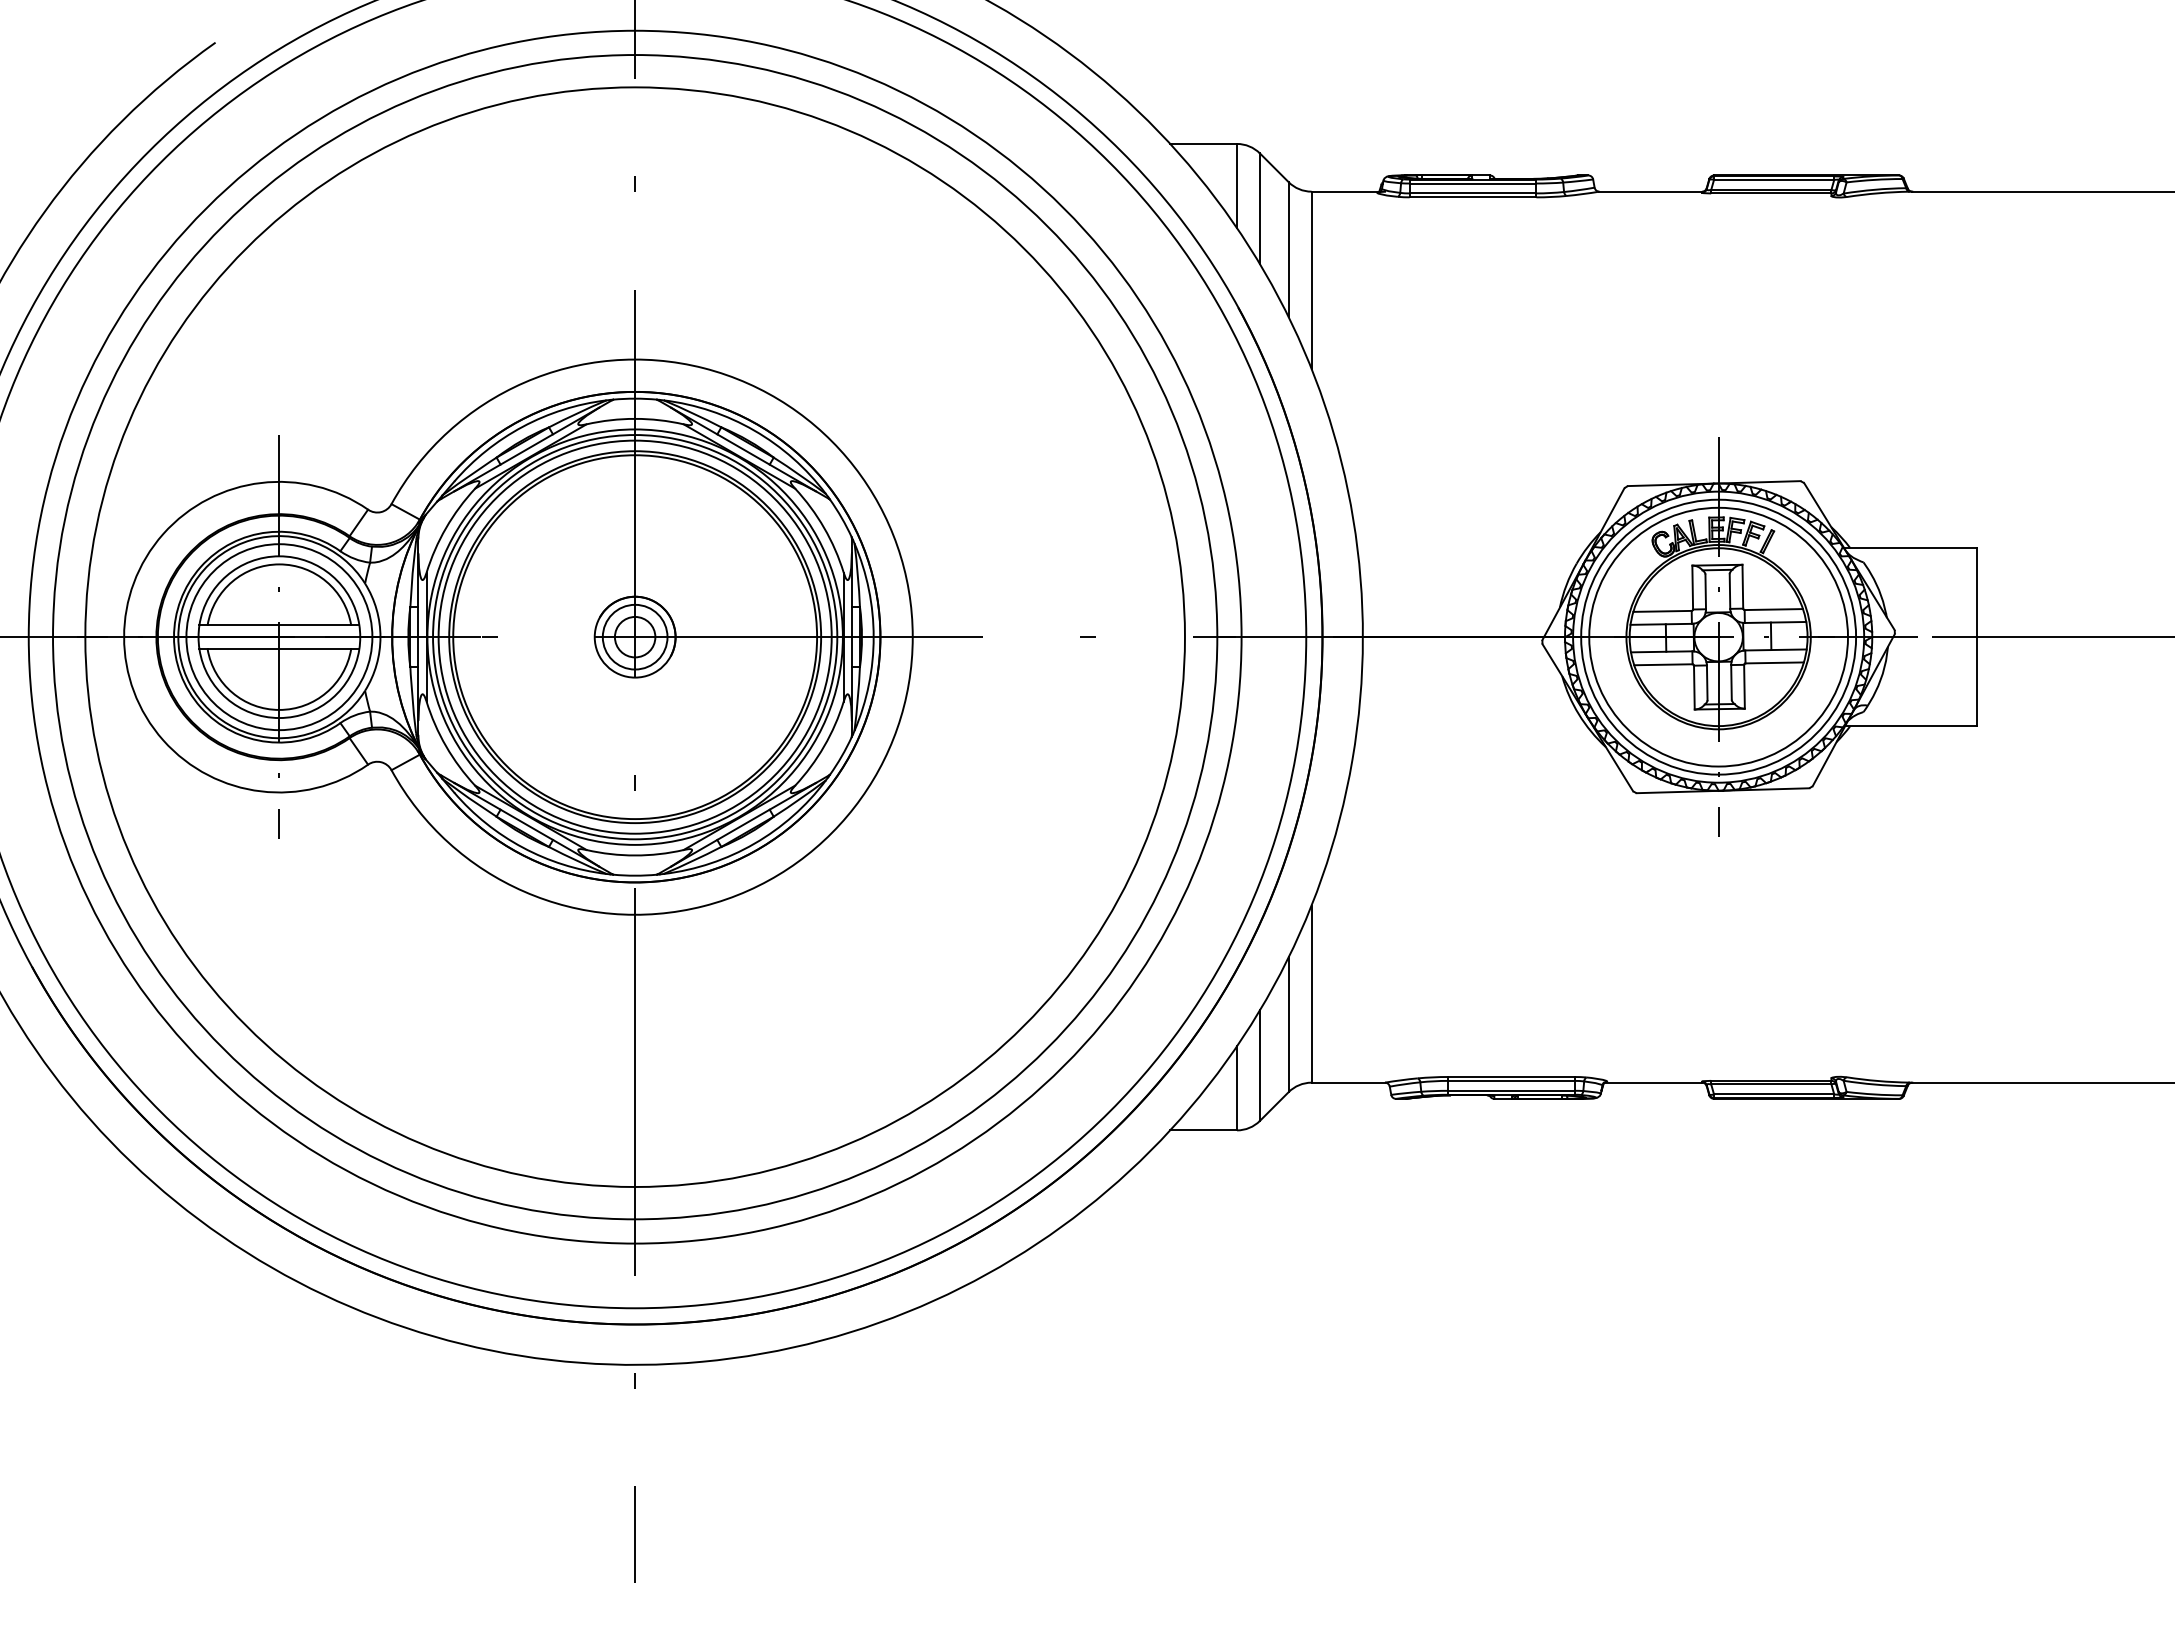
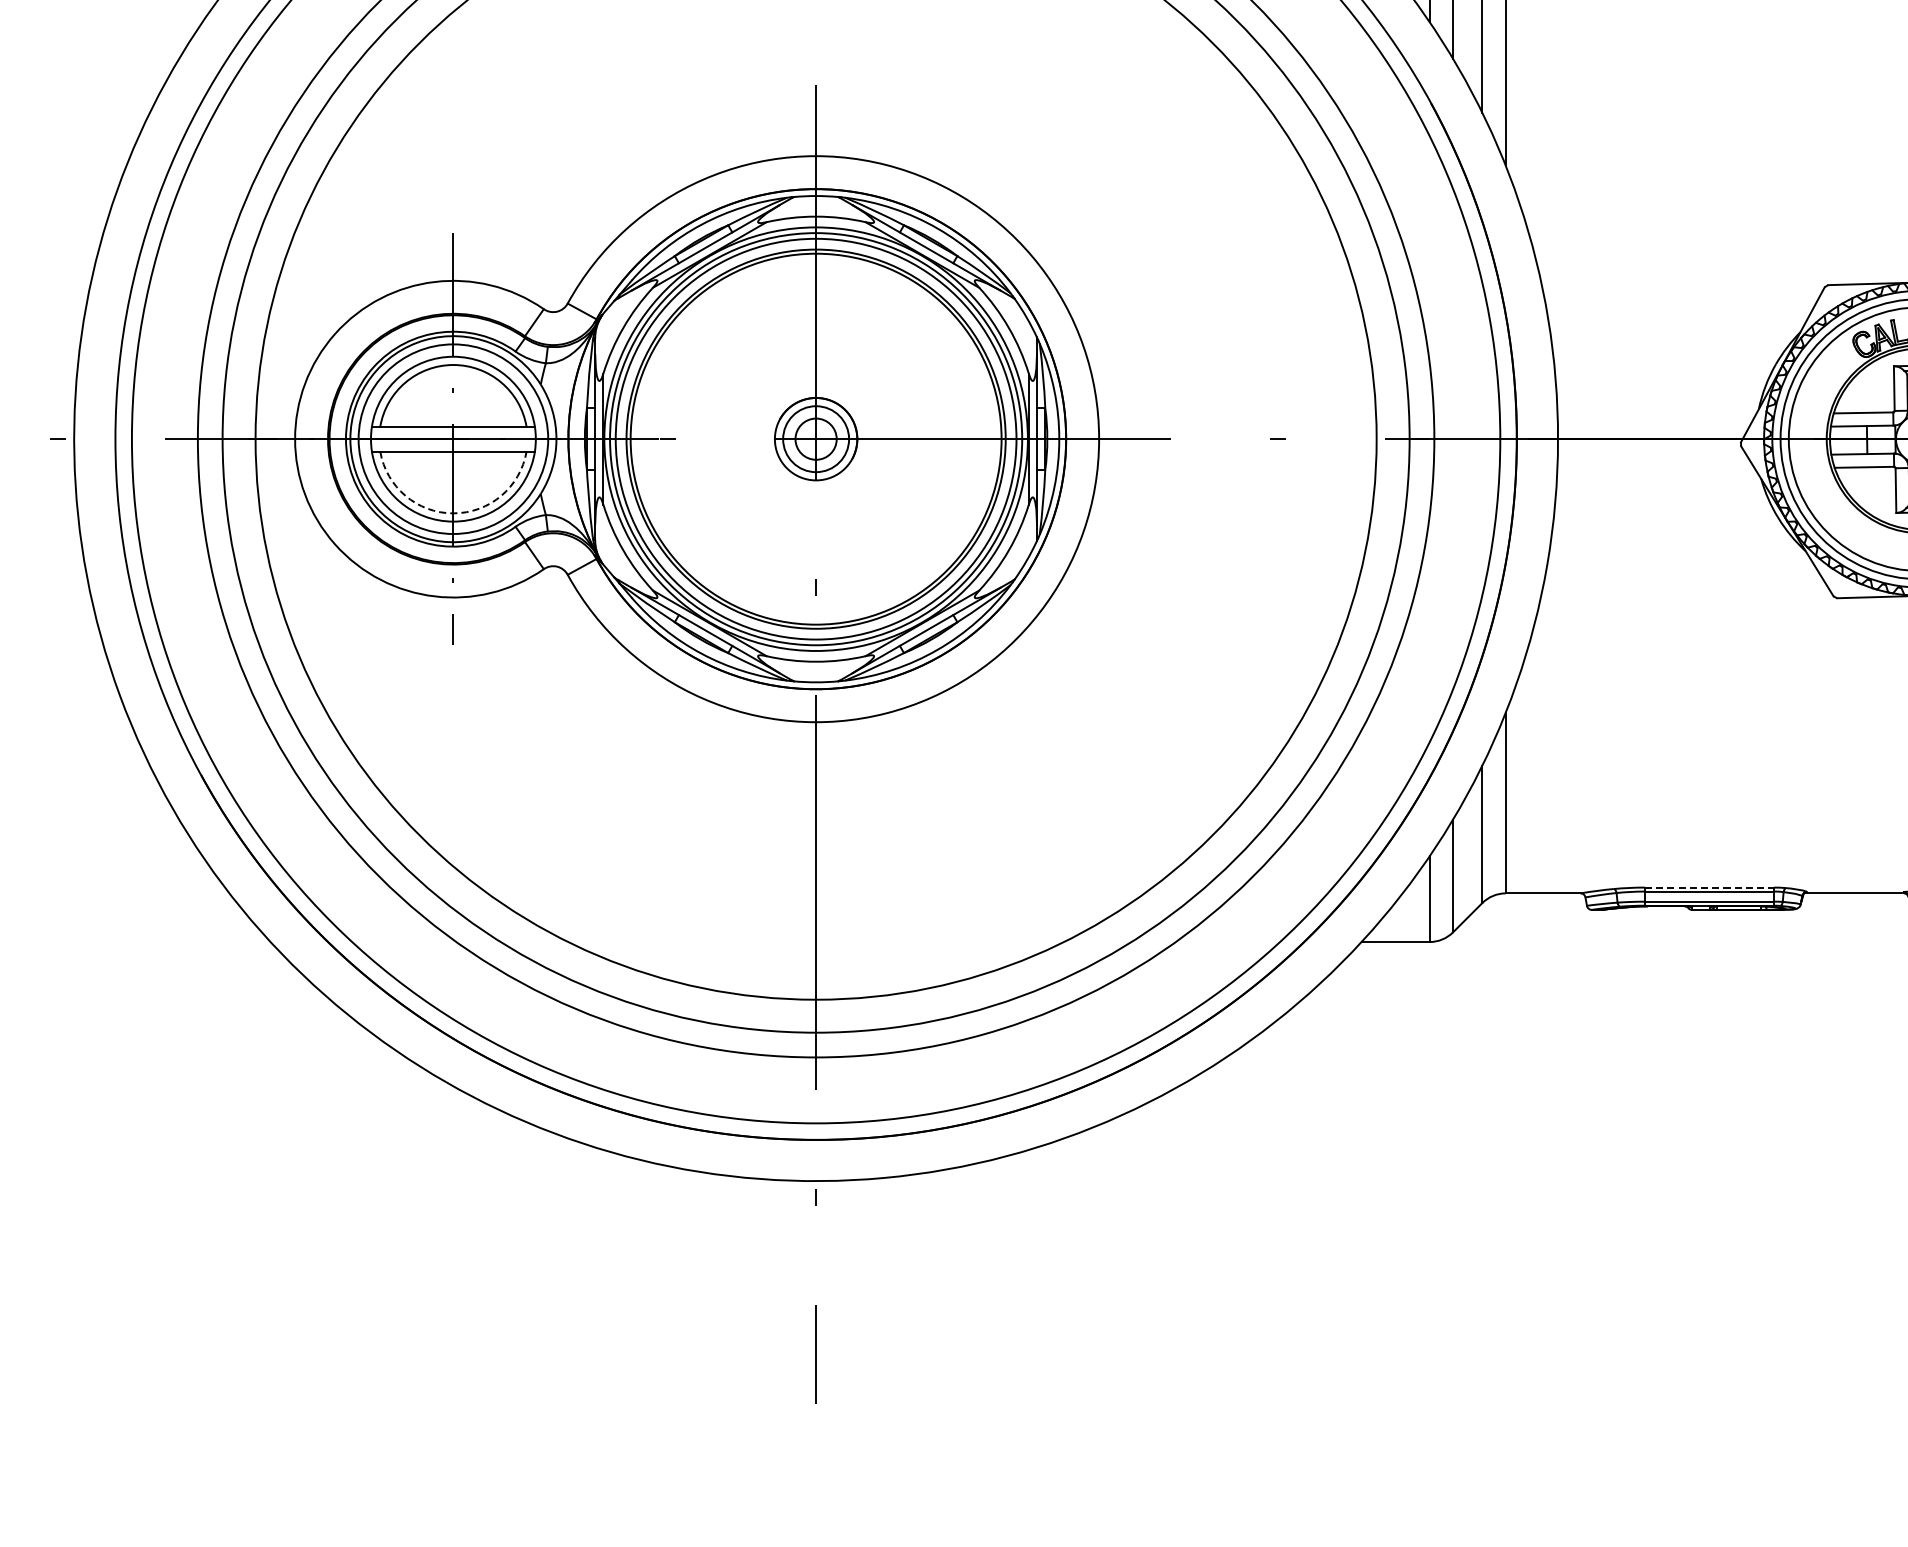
arc: (279, 709) -> (453, 512), solid -> dashed
line: (1511, 1076) -> (1709, 887), solid -> dashed

